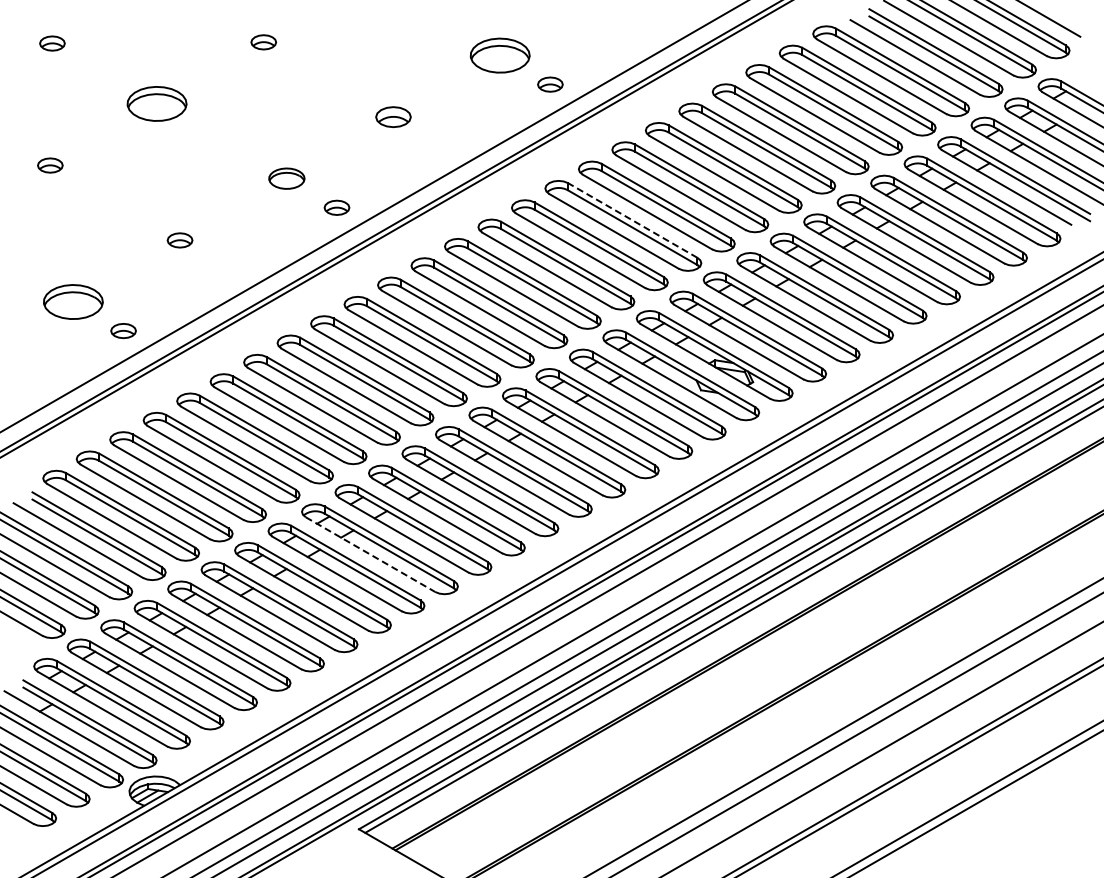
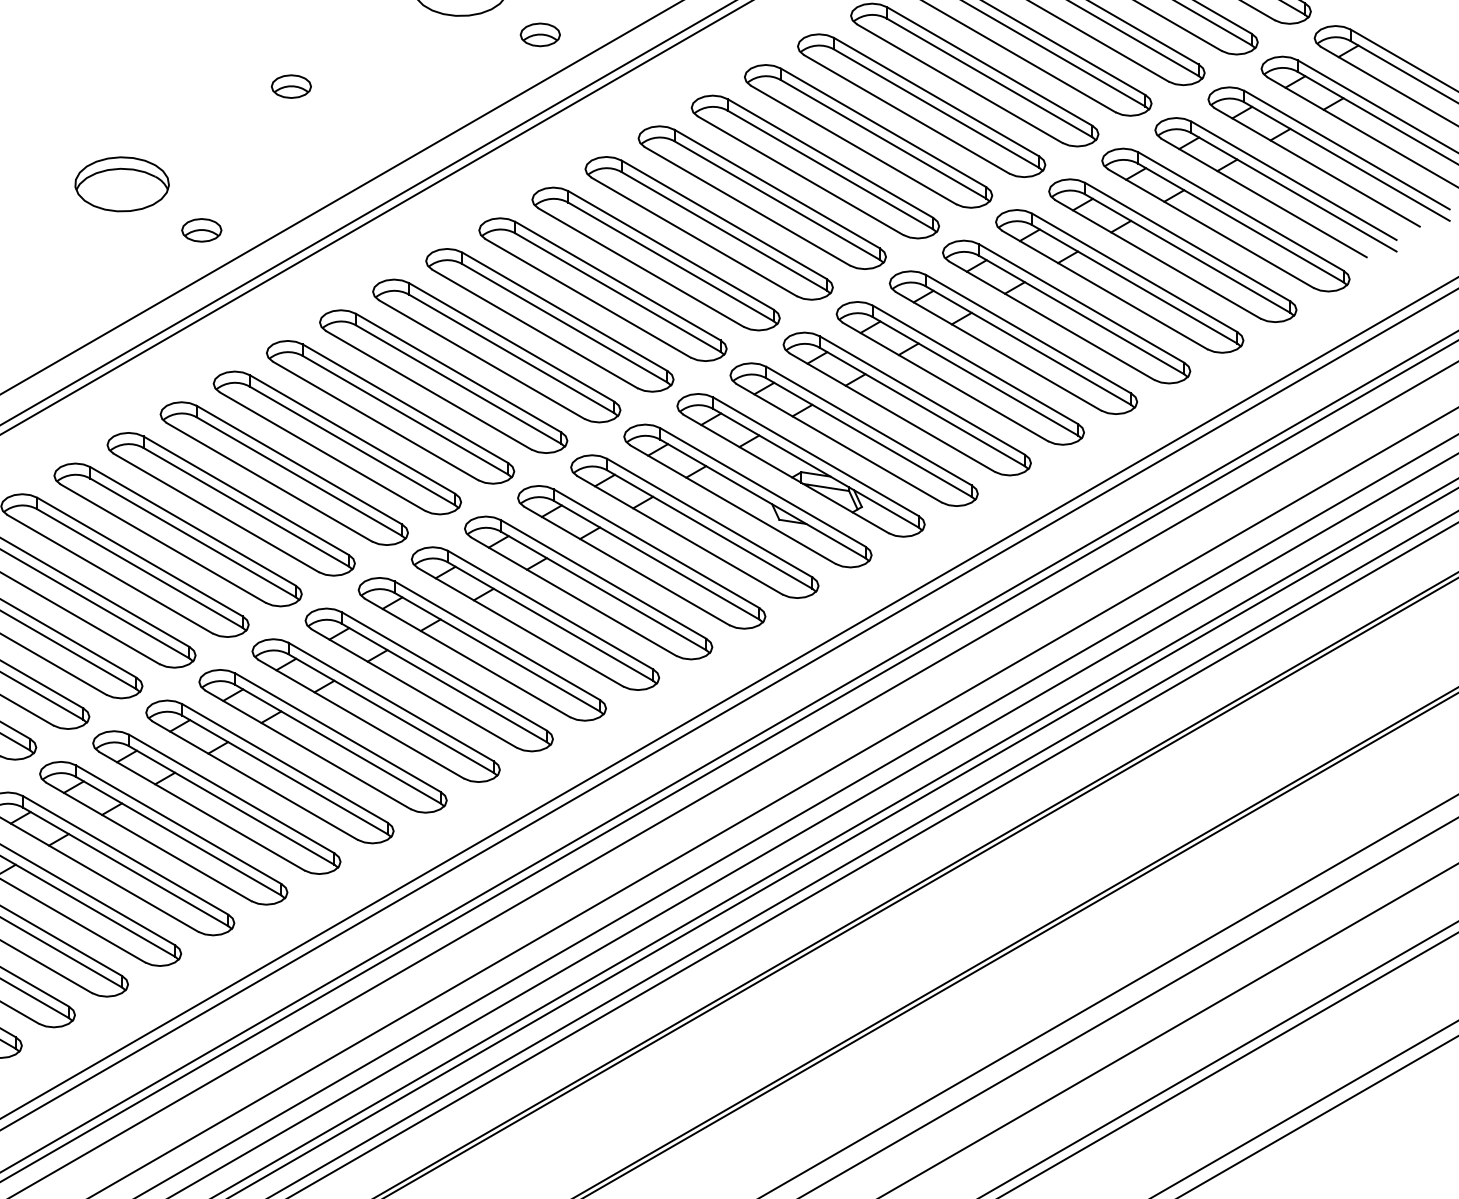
part: (393, 117) -> (291, 87), size x0.71
part: (286, 178) -> (121, 183), size x1.67
line: (632, 220) -> (670, 250), dashed -> solid
line: (370, 554) -> (254, 780), dashed -> solid

